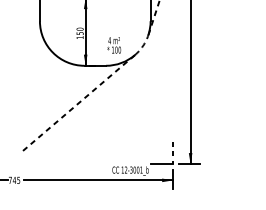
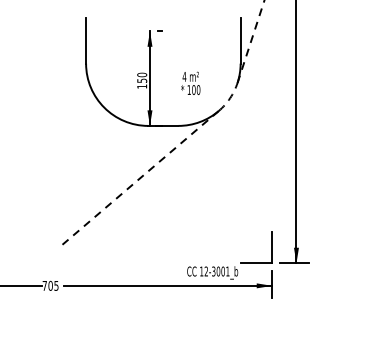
text: (114, 44) -> (190, 82), moved
line: (173, 152) -> (272, 247), dashed -> solid
text: (14, 180) -> (50, 285), 745 -> 705

